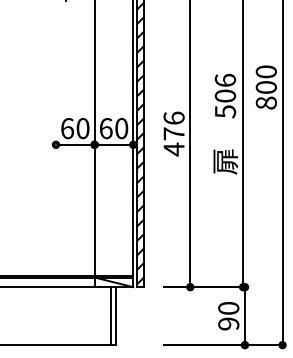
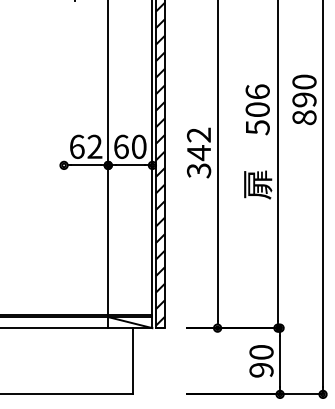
text: (265, 87) -> (303, 99), 800 -> 890
text: (82, 128) -> (94, 146), 60 -> 62
text: (173, 133) -> (198, 152), 476 -> 342
line: (110, 316) -> (126, 361), removed

